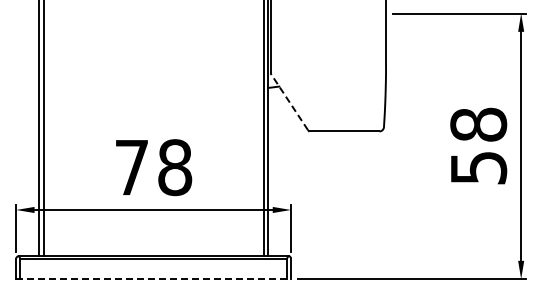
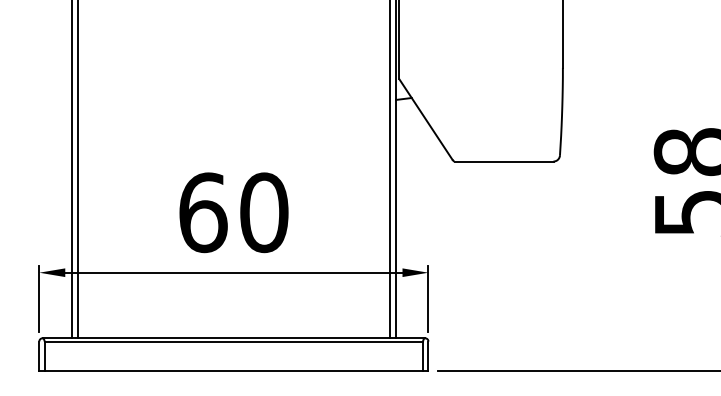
line: (289, 101) -> (426, 119), dashed -> solid
text: (153, 167) -> (233, 212), 78 -> 60
line: (154, 279) -> (235, 371), dashed -> solid

